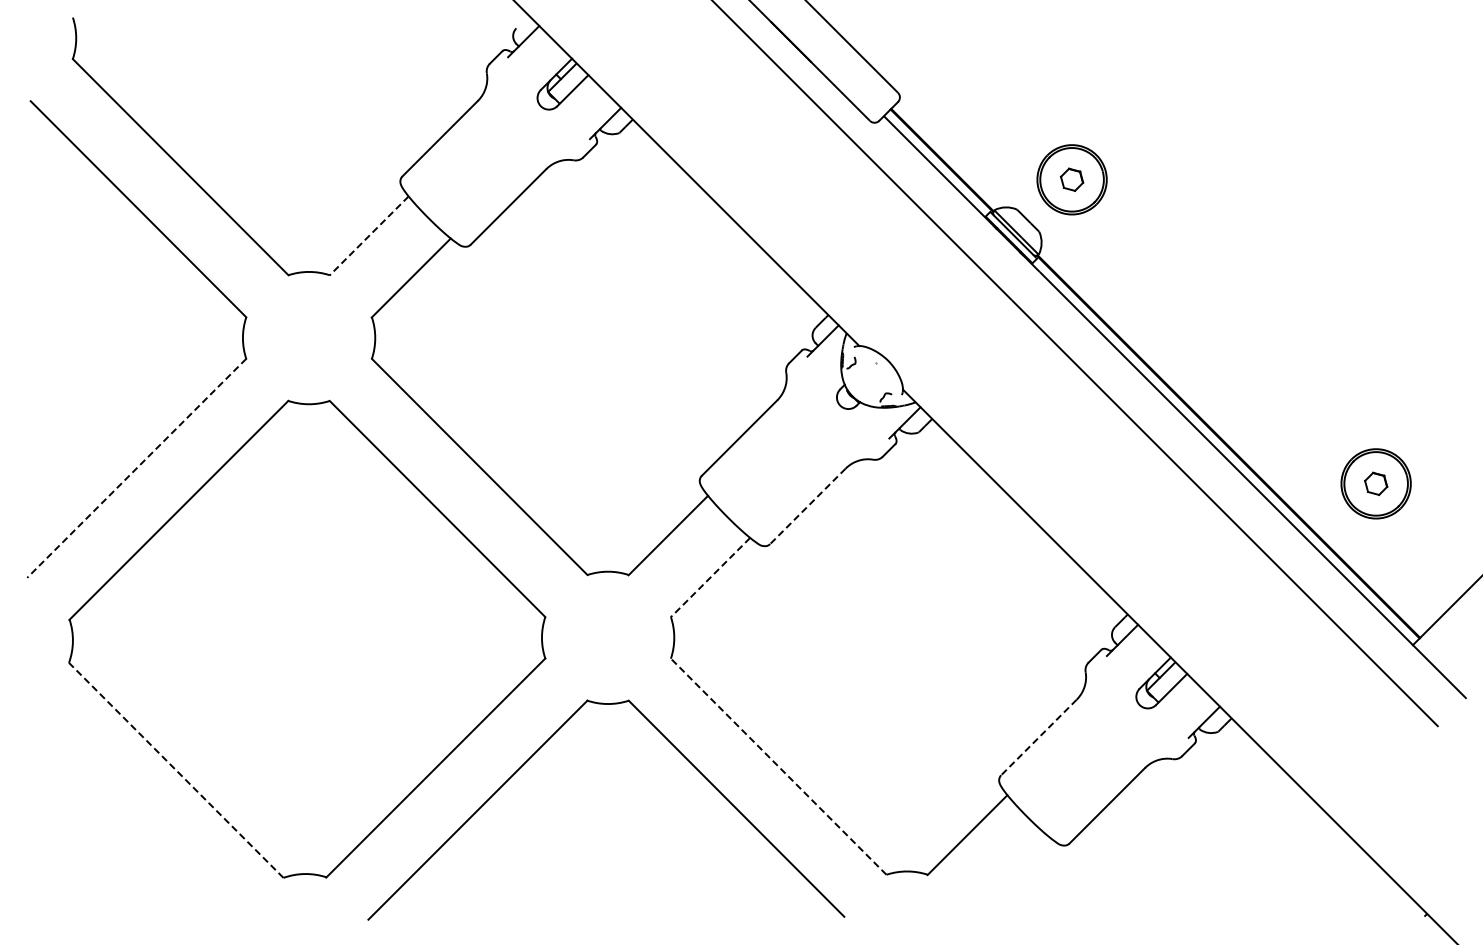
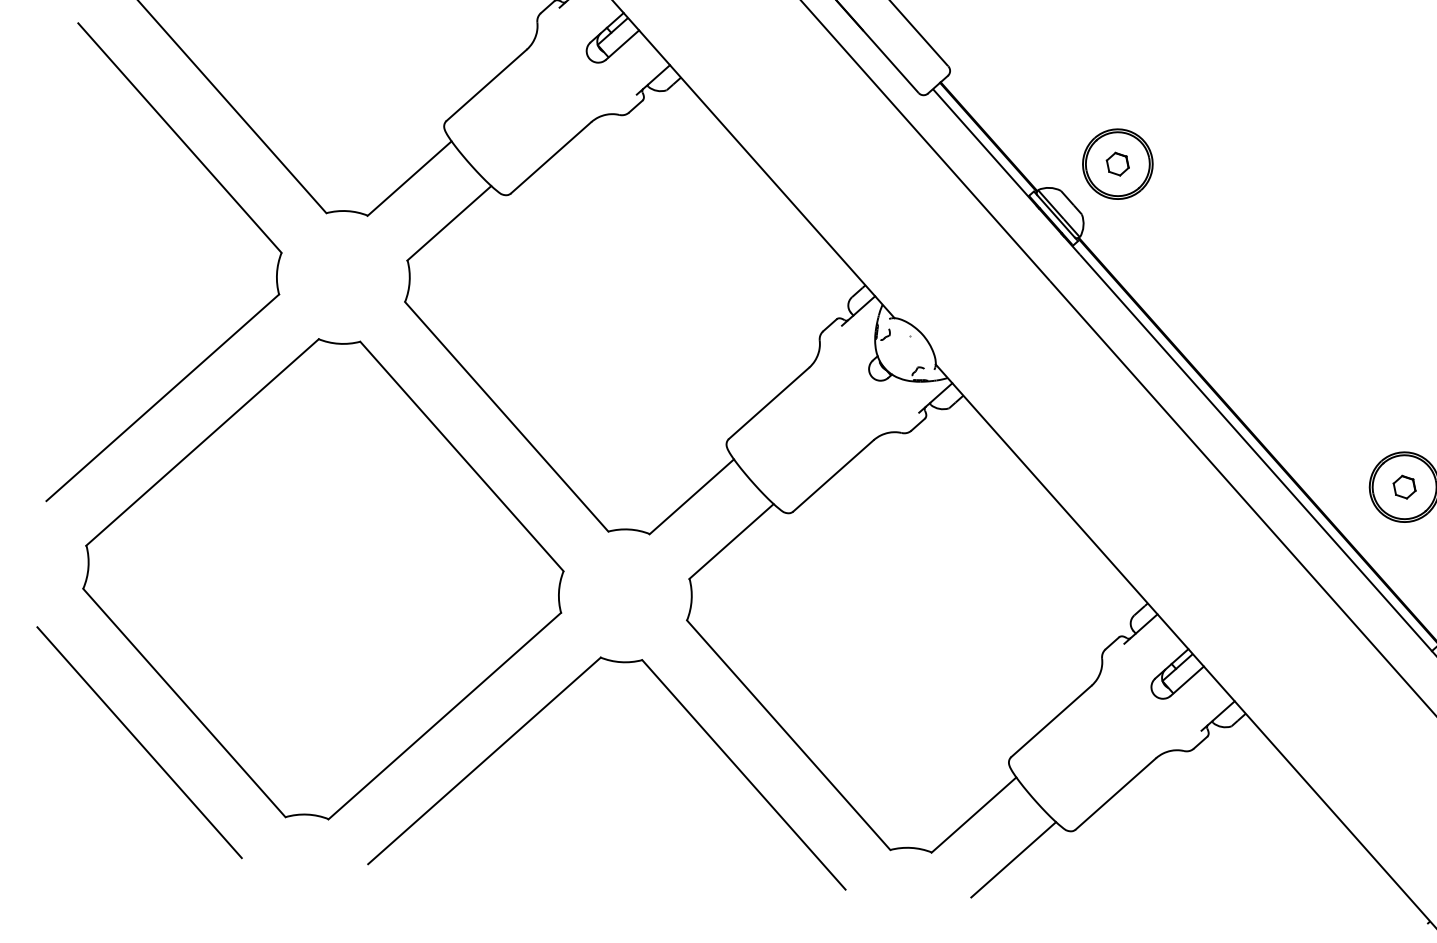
line: (369, 235) -> (410, 178), dashed -> solid
line: (136, 468) -> (162, 397), dashed -> solid
line: (807, 506) -> (833, 476), dashed -> solid
line: (710, 578) -> (731, 542), dashed -> solid
line: (1038, 737) -> (1050, 721), dashed -> solid
line: (778, 766) -> (788, 734), dashed -> solid
line: (176, 770) -> (184, 703), dashed -> solid
line: (133, 812) -> (139, 742), added
line: (1009, 877) -> (1013, 860), added

